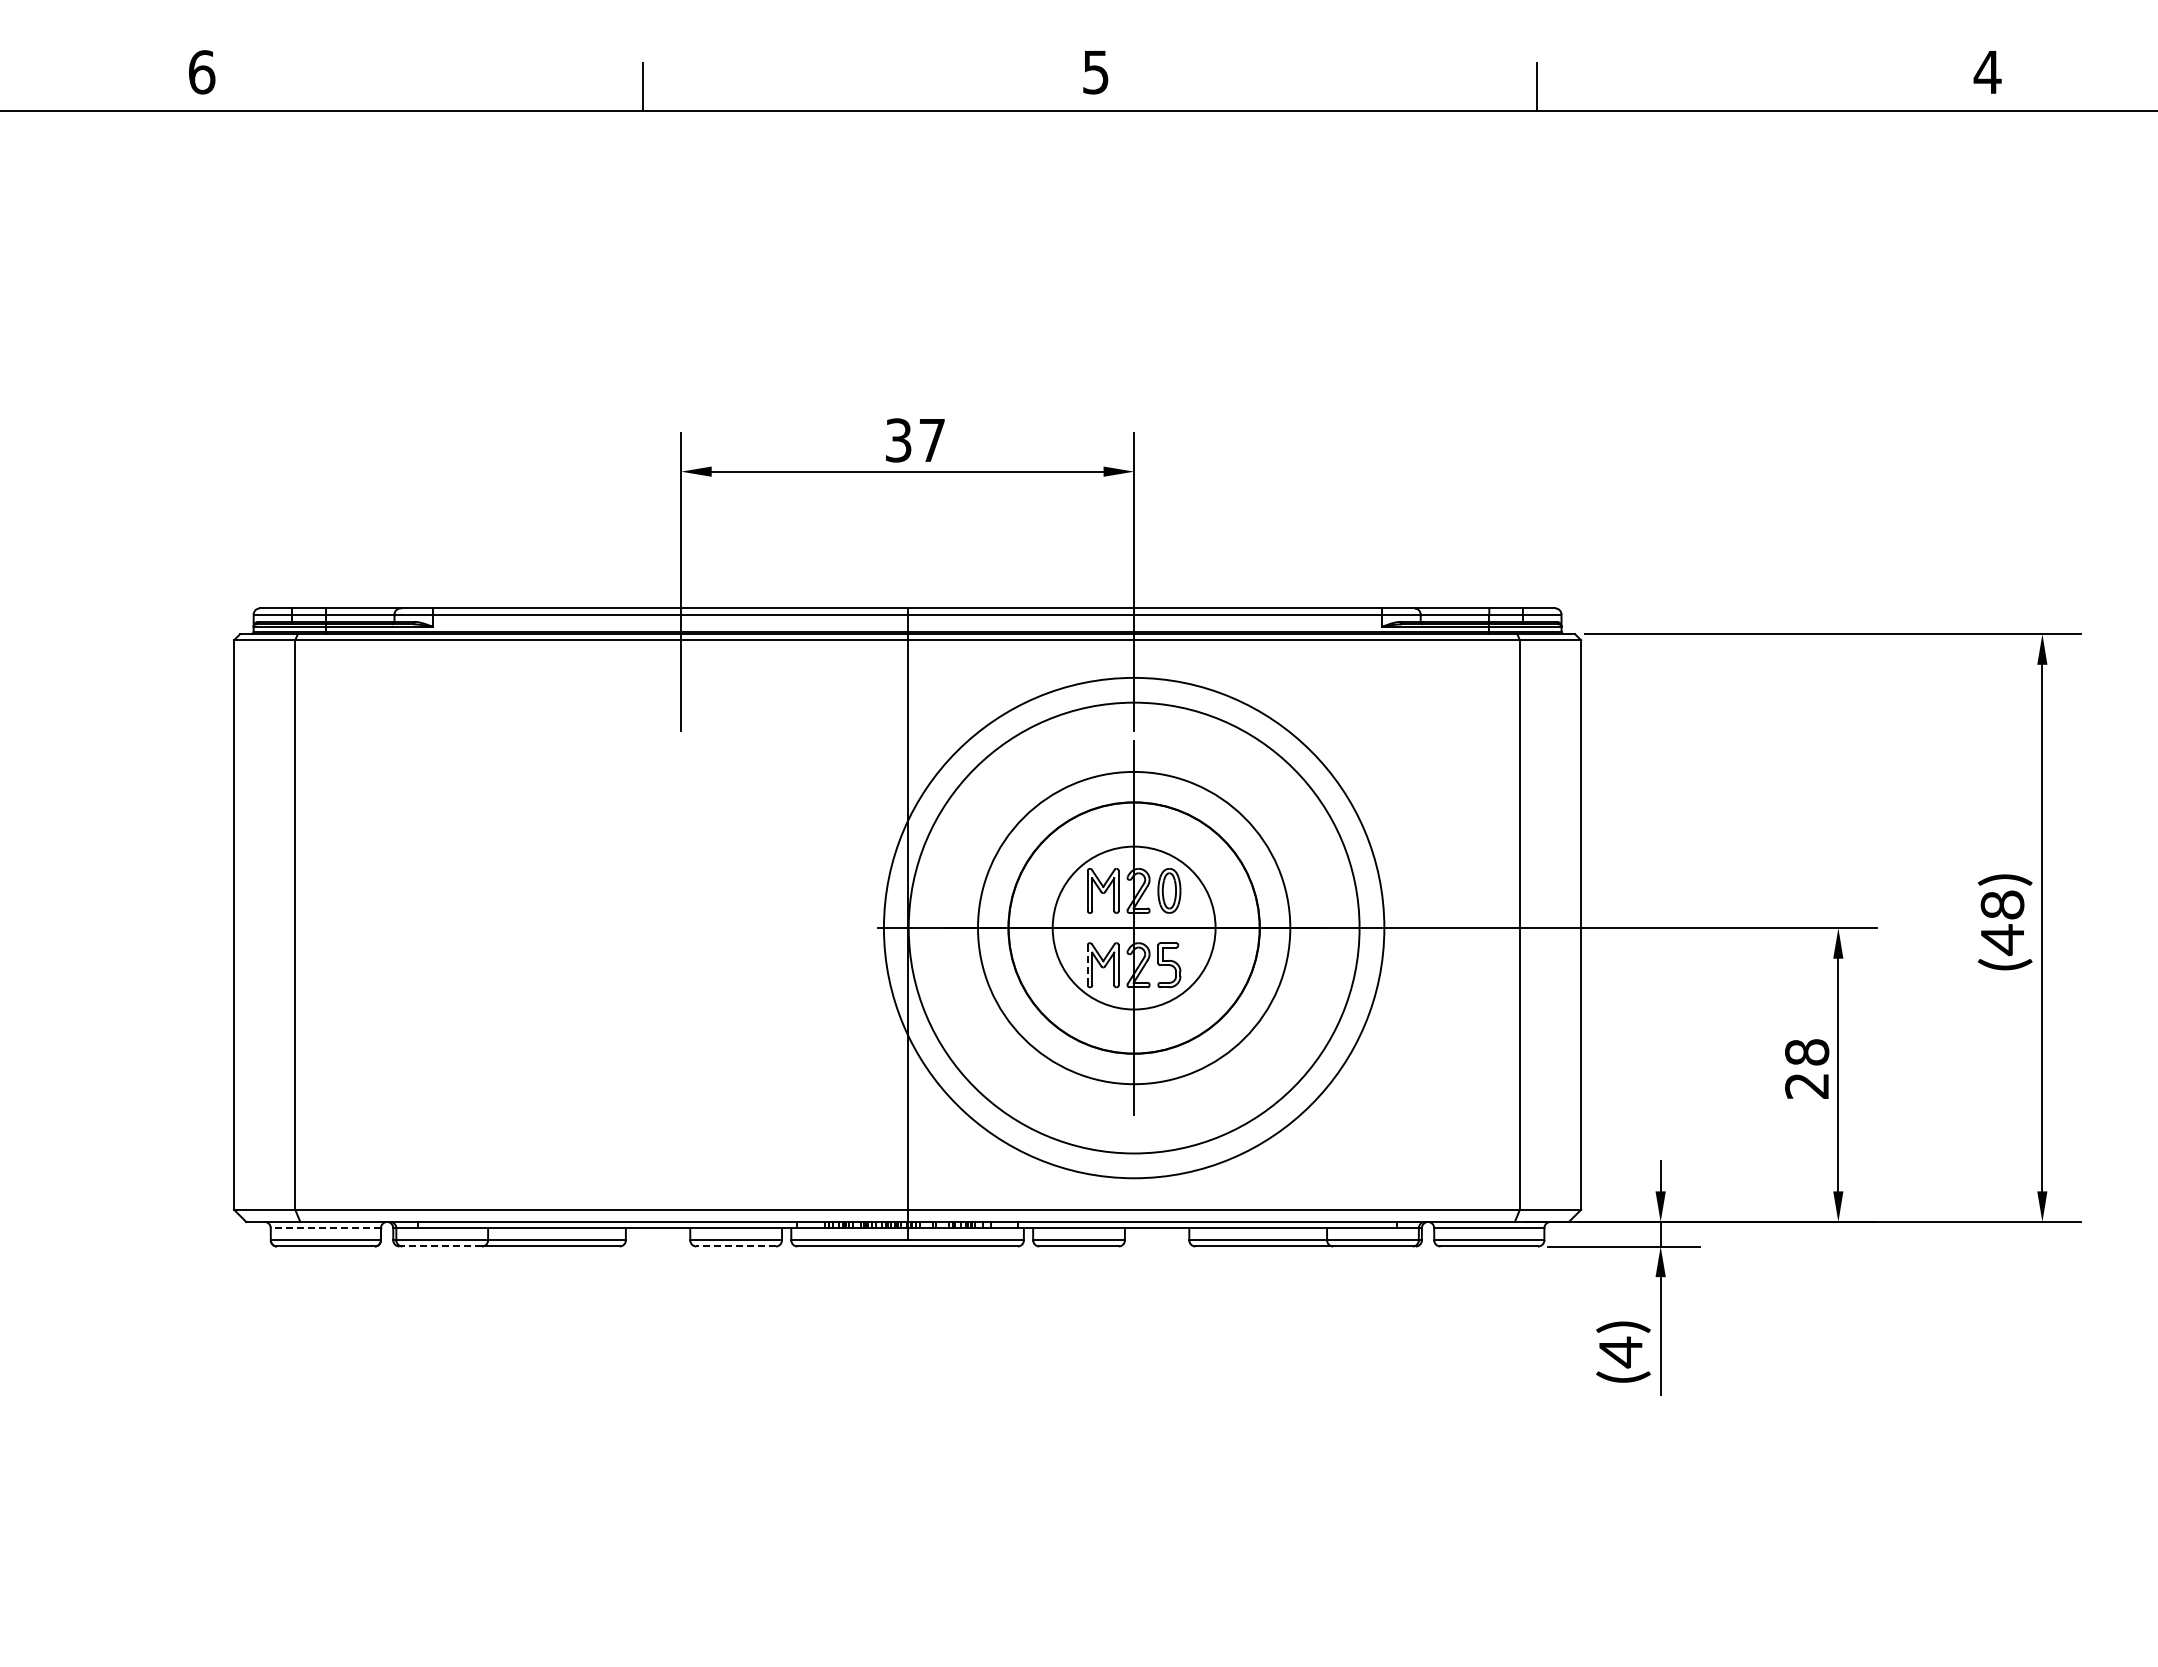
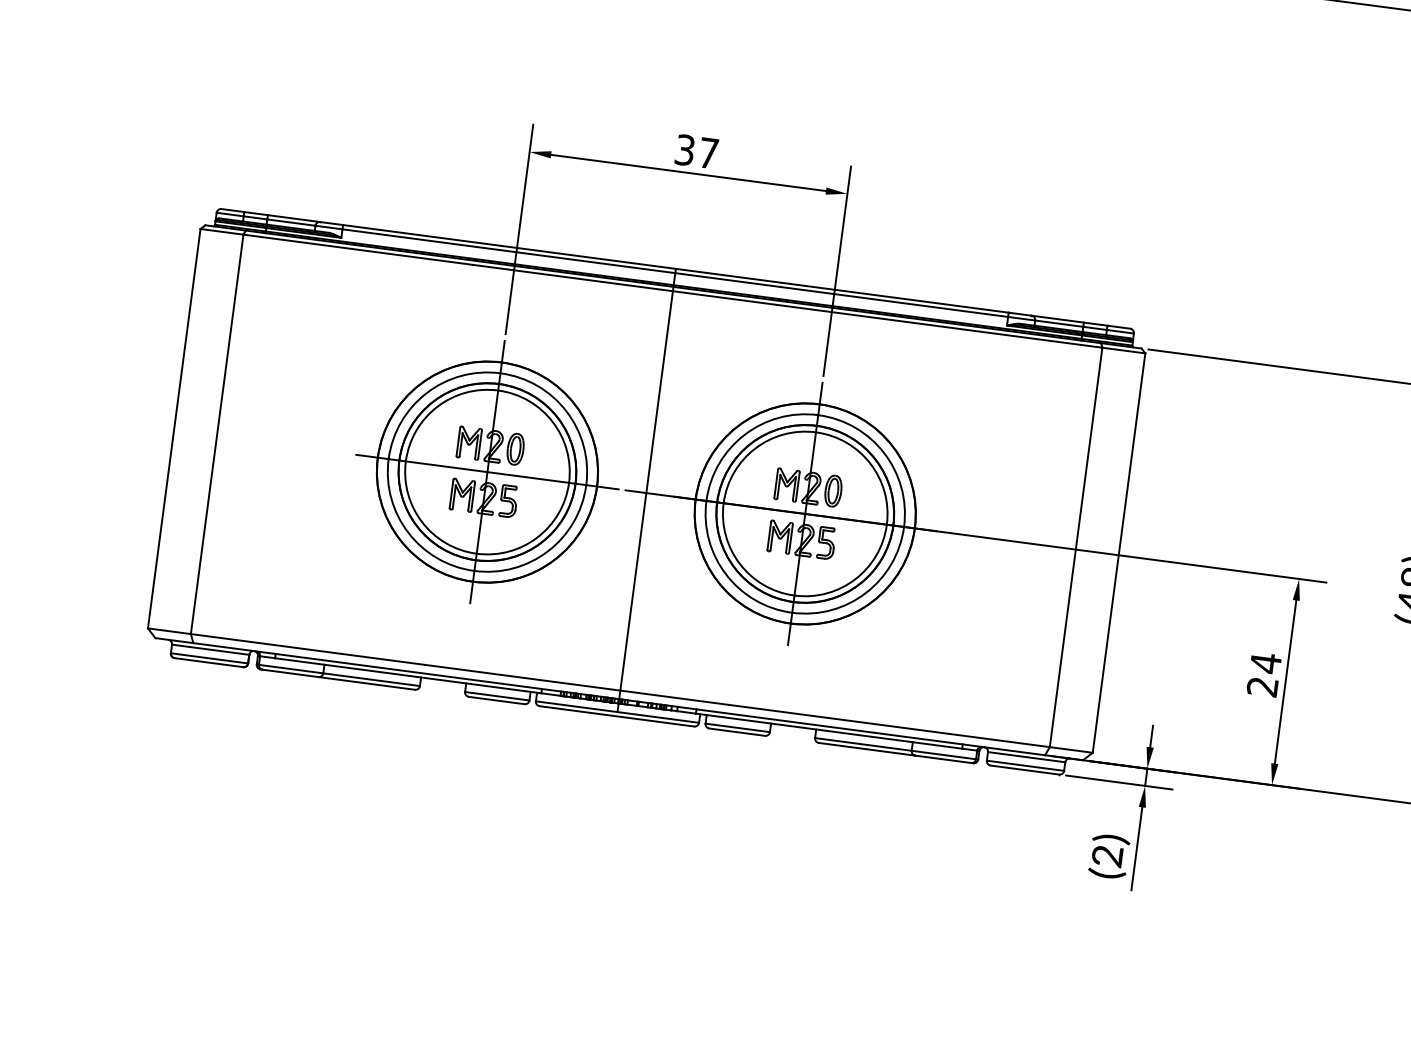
part: (680, 927) -> (487, 471), added
circle: (1133, 927) -> (804, 513), size x0.62
circle: (1133, 927) -> (804, 513), size x1.43
circle: (1134, 927) -> (805, 513), size x0.62
line: (1087, 965) -> (769, 535), dashed -> solid
text: (1807, 1052) -> (1266, 663), 28 -> 24
line: (325, 1228) -> (210, 650), dashed -> solid
line: (442, 1246) -> (290, 673), dashed -> solid
line: (736, 1246) -> (496, 700), dashed -> solid
text: (1620, 1352) -> (1107, 856), (4) -> (2)

